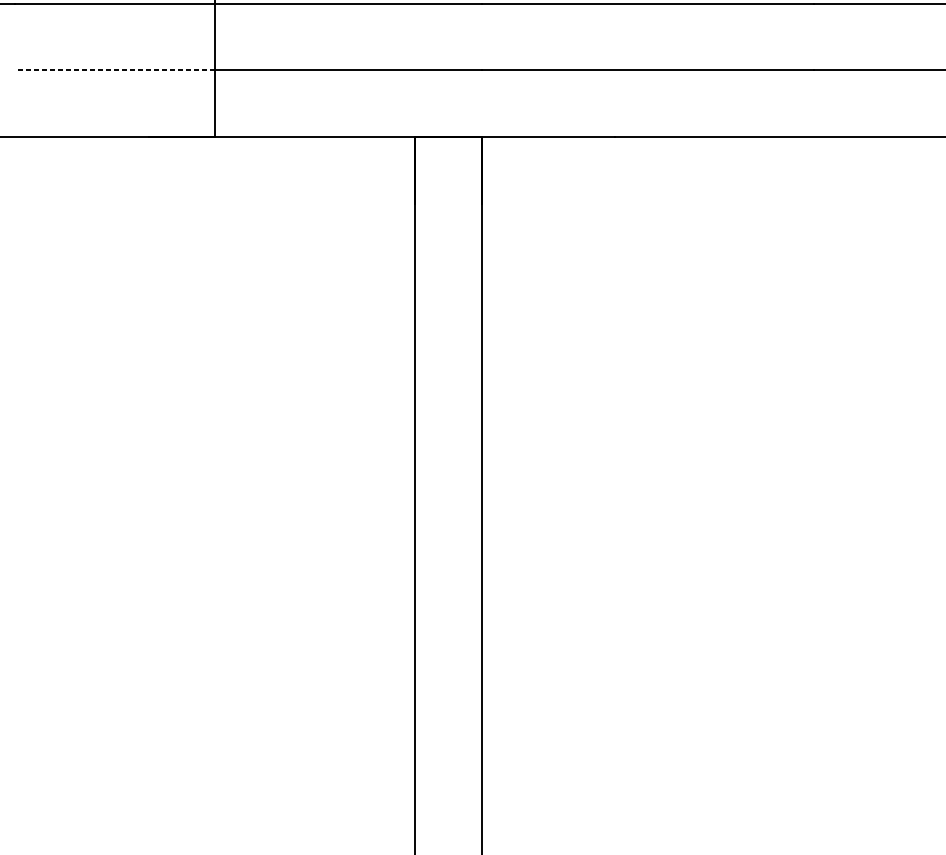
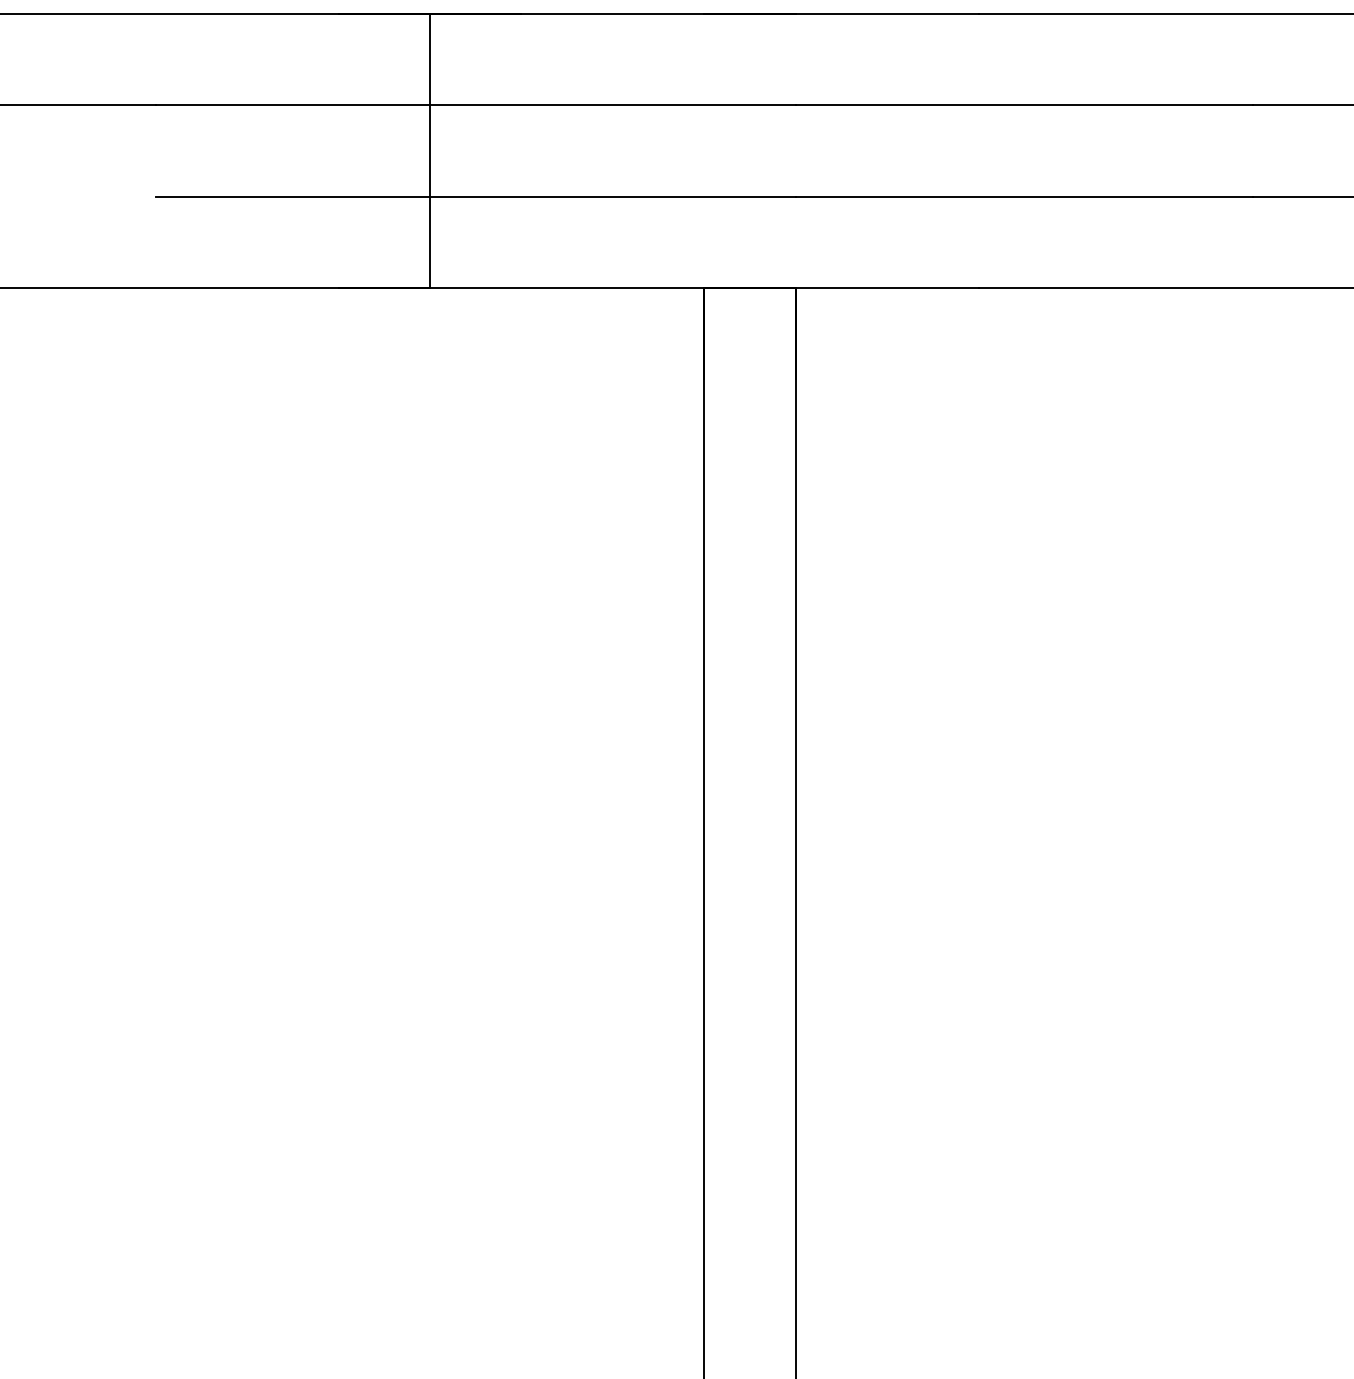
line: (115, 70) -> (292, 196), dashed -> solid

